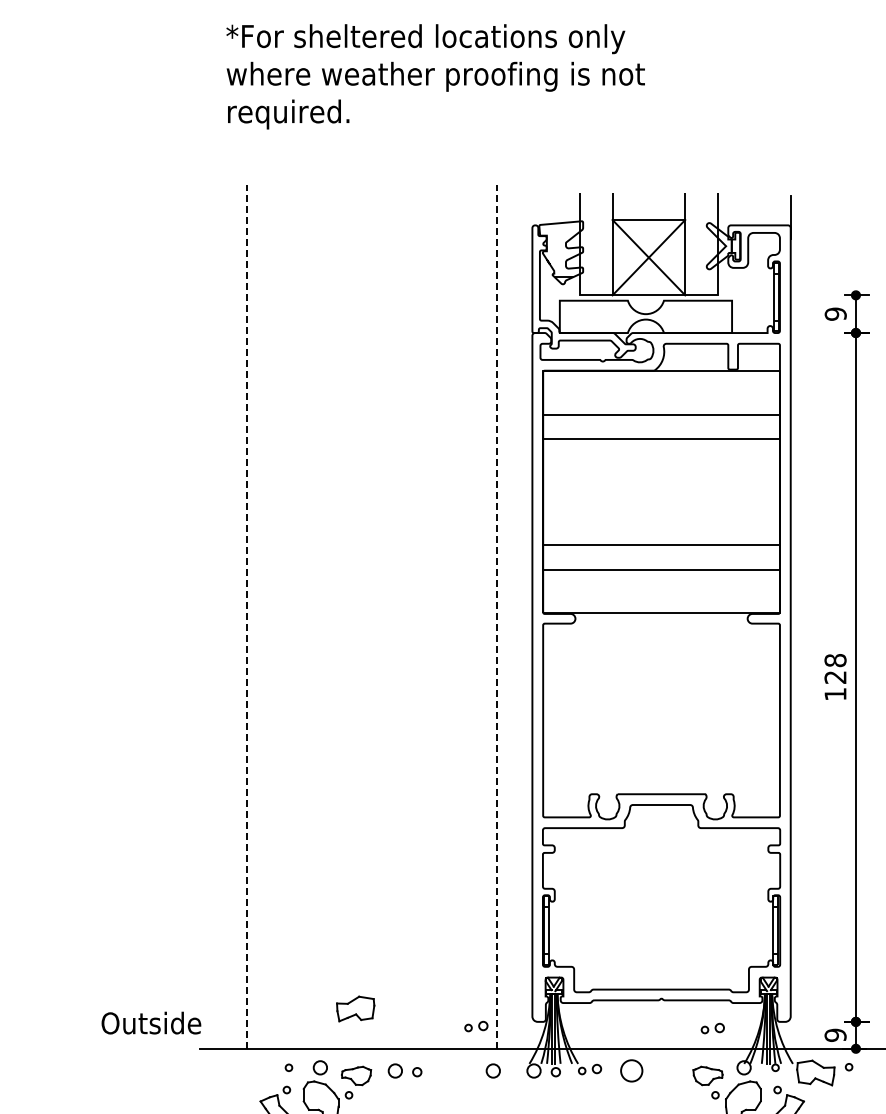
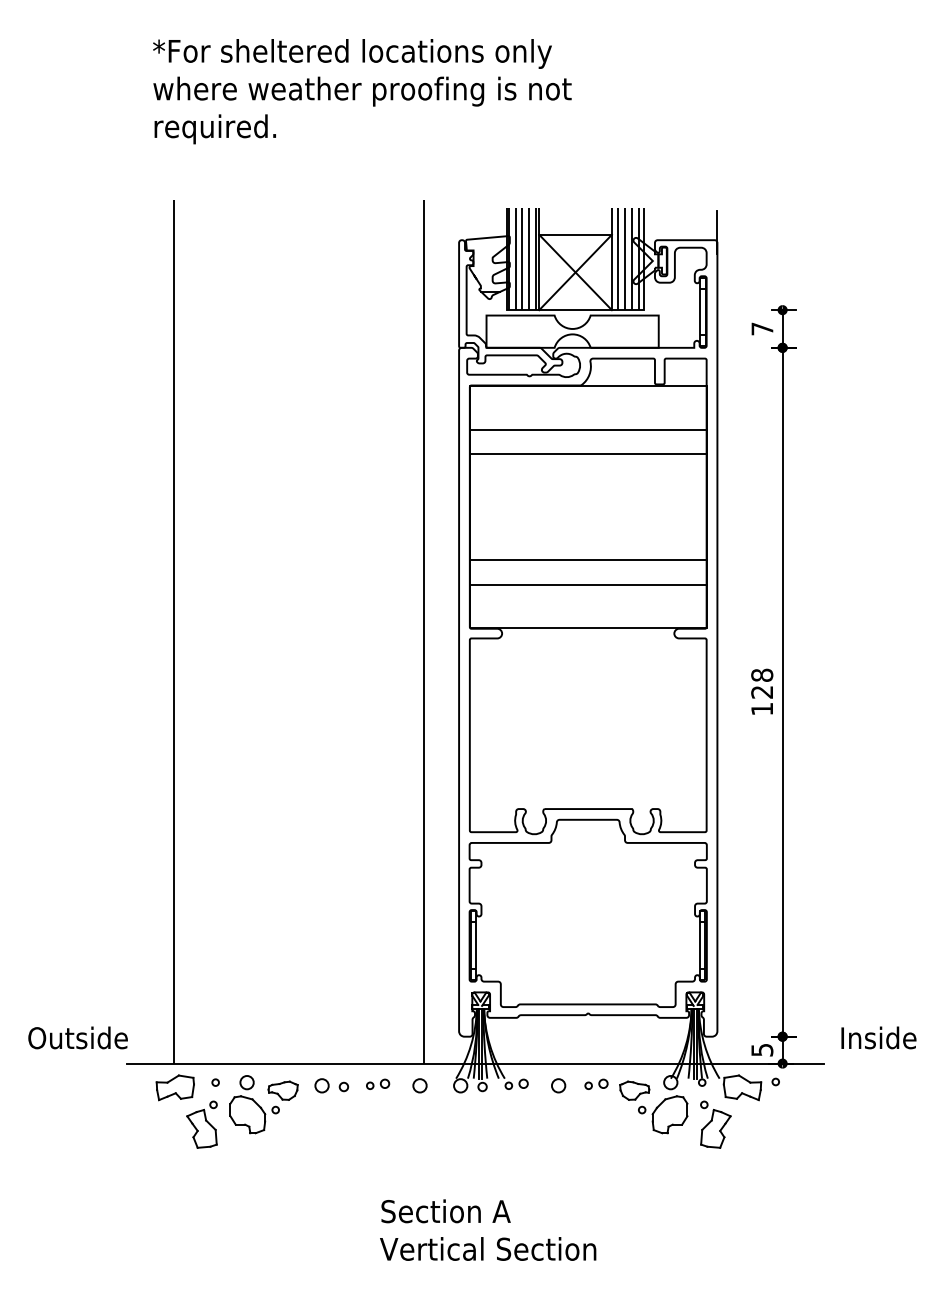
hatch: (595, 243) -> (522, 258), added
hatch: (701, 243) -> (628, 258), added
text: (835, 313) -> (762, 328), 9 -> 7
line: (246, 616) -> (173, 631), dashed -> solid
line: (497, 616) -> (424, 631), dashed -> solid
part: (354, 1008) -> (174, 1087), moved
part: (476, 1025) -> (378, 1083), moved
part: (712, 1027) -> (596, 1083), moved
text: (835, 1034) -> (762, 1049), 9 -> 5
circle: (631, 1070) -> (558, 1085), size x0.62

